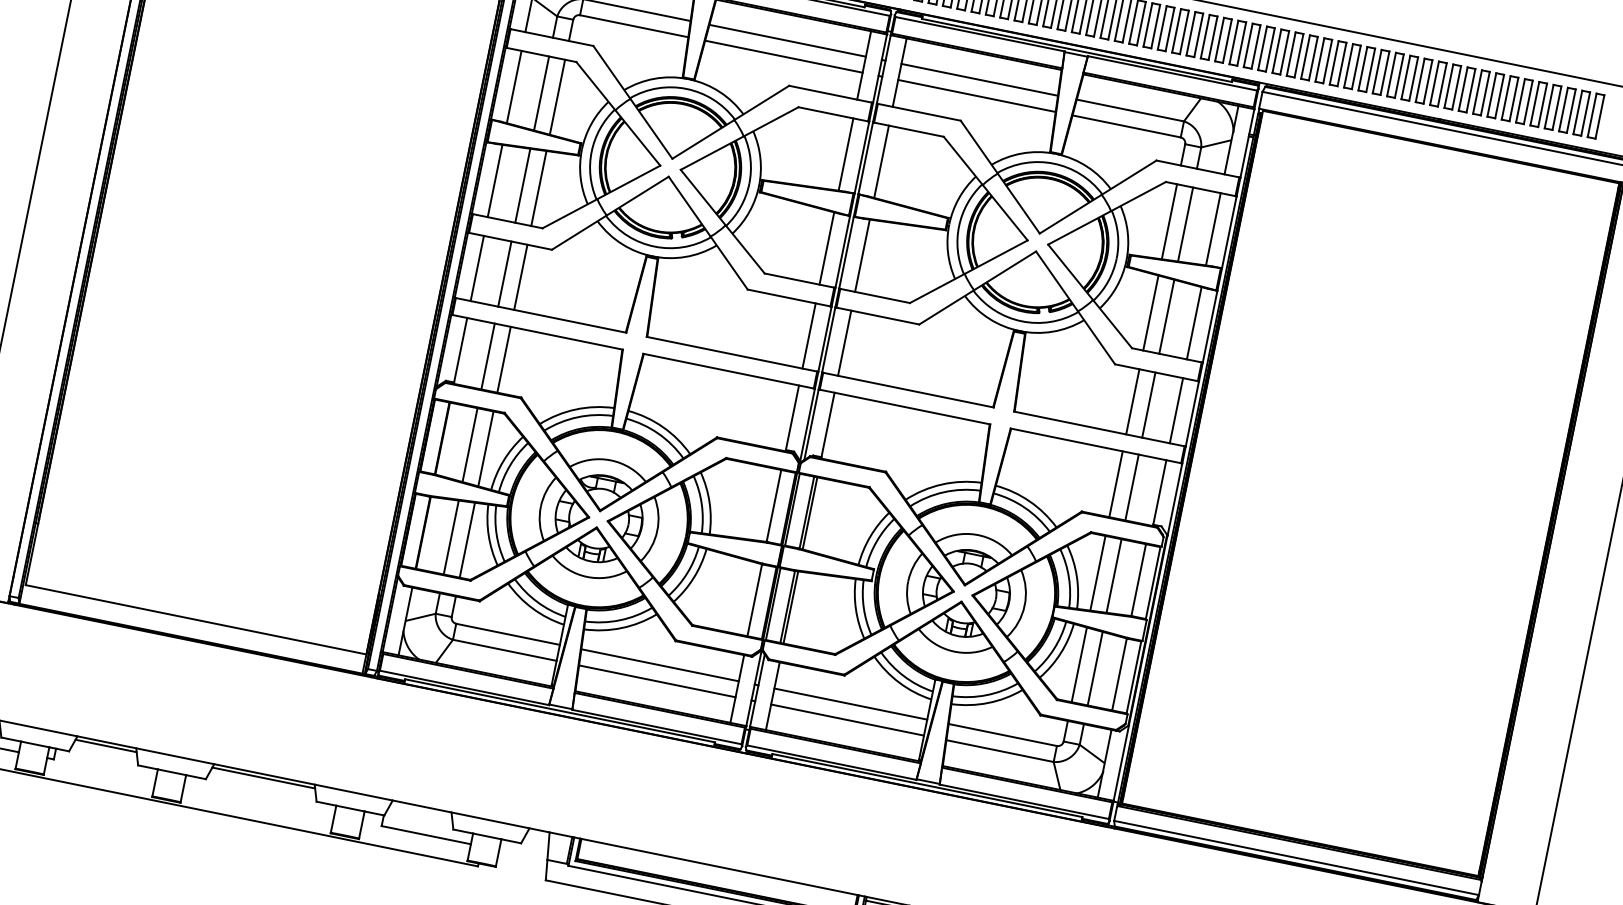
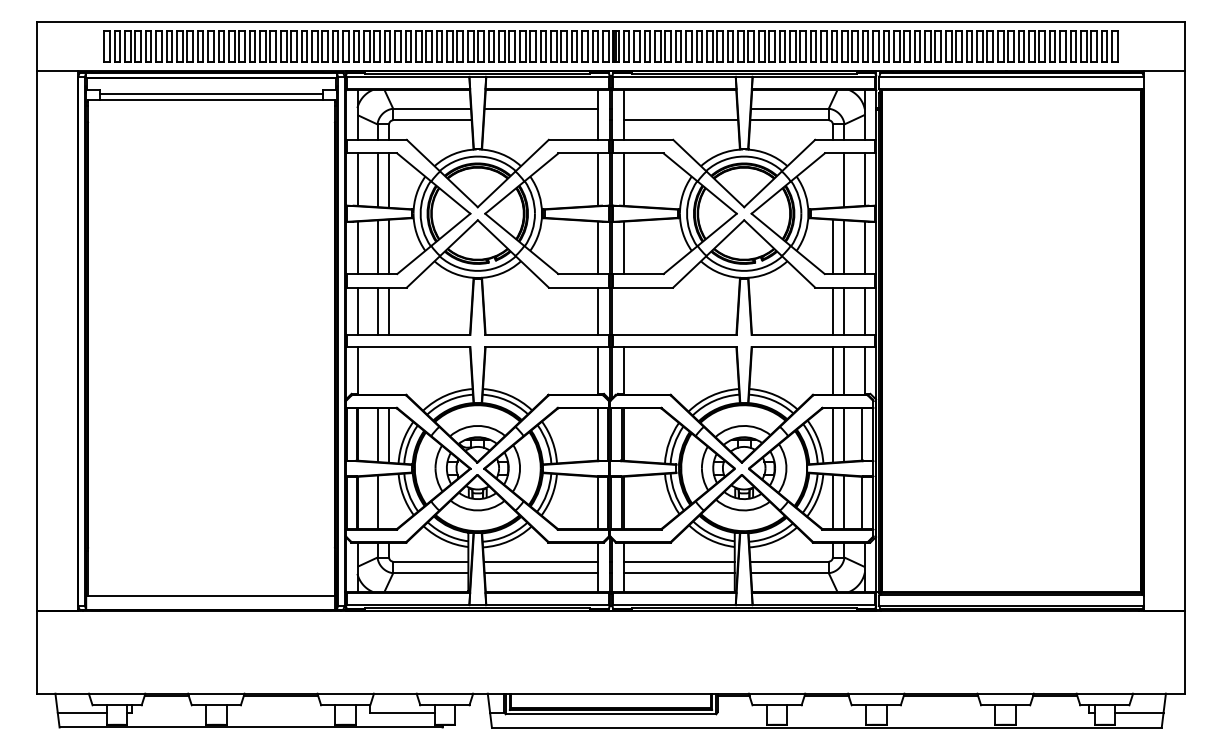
line: (783, 56) -> (540, 120), removed
line: (979, 79) -> (680, 108), removed
line: (1168, 221) -> (832, 180), removed
line: (844, 342) -> (623, 310), removed
line: (488, 355) -> (377, 370), removed
line: (504, 359) -> (389, 370), removed
line: (468, 539) -> (389, 501), removed

